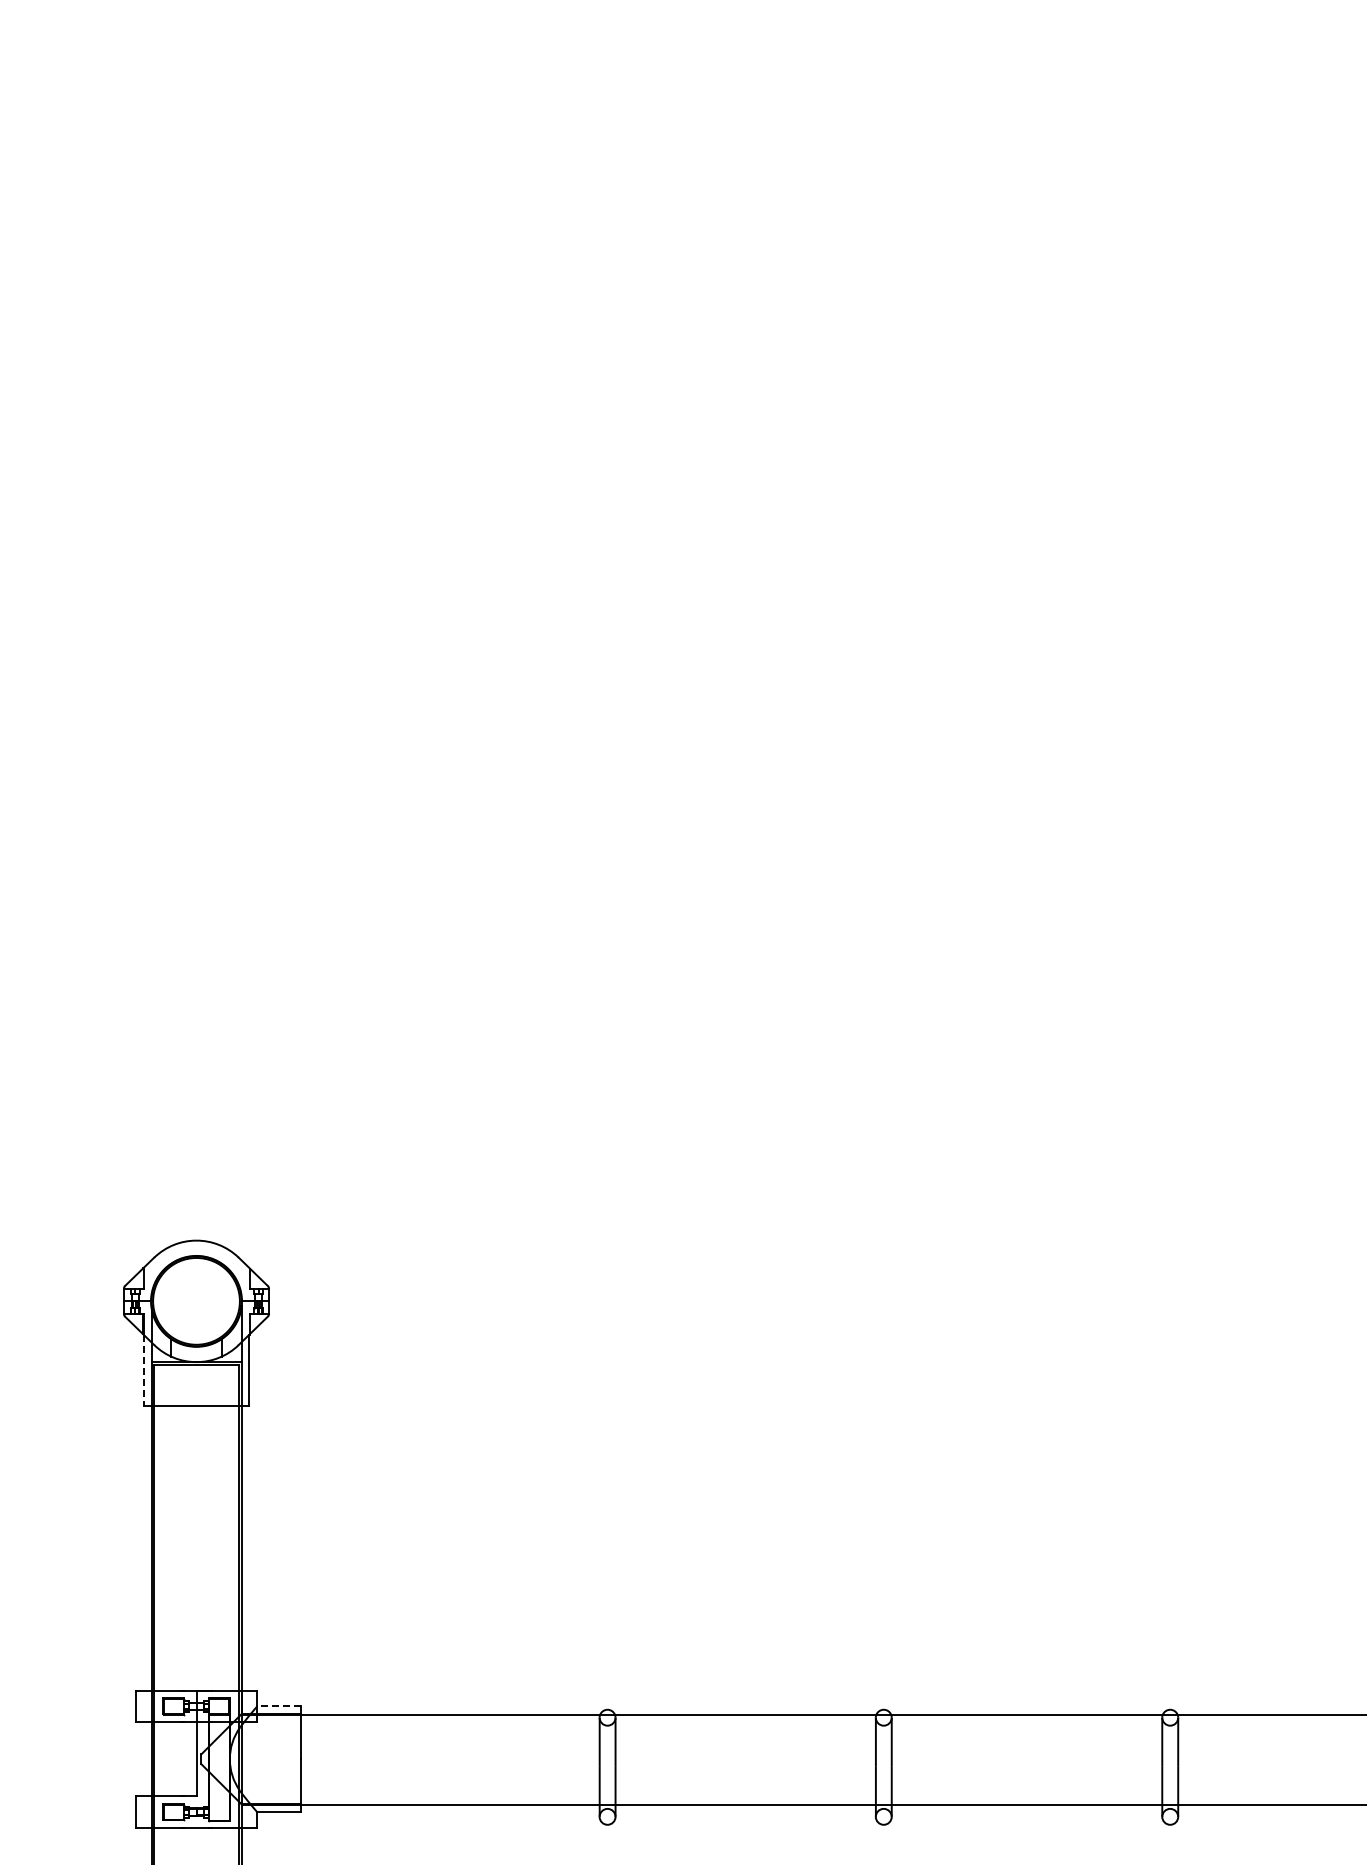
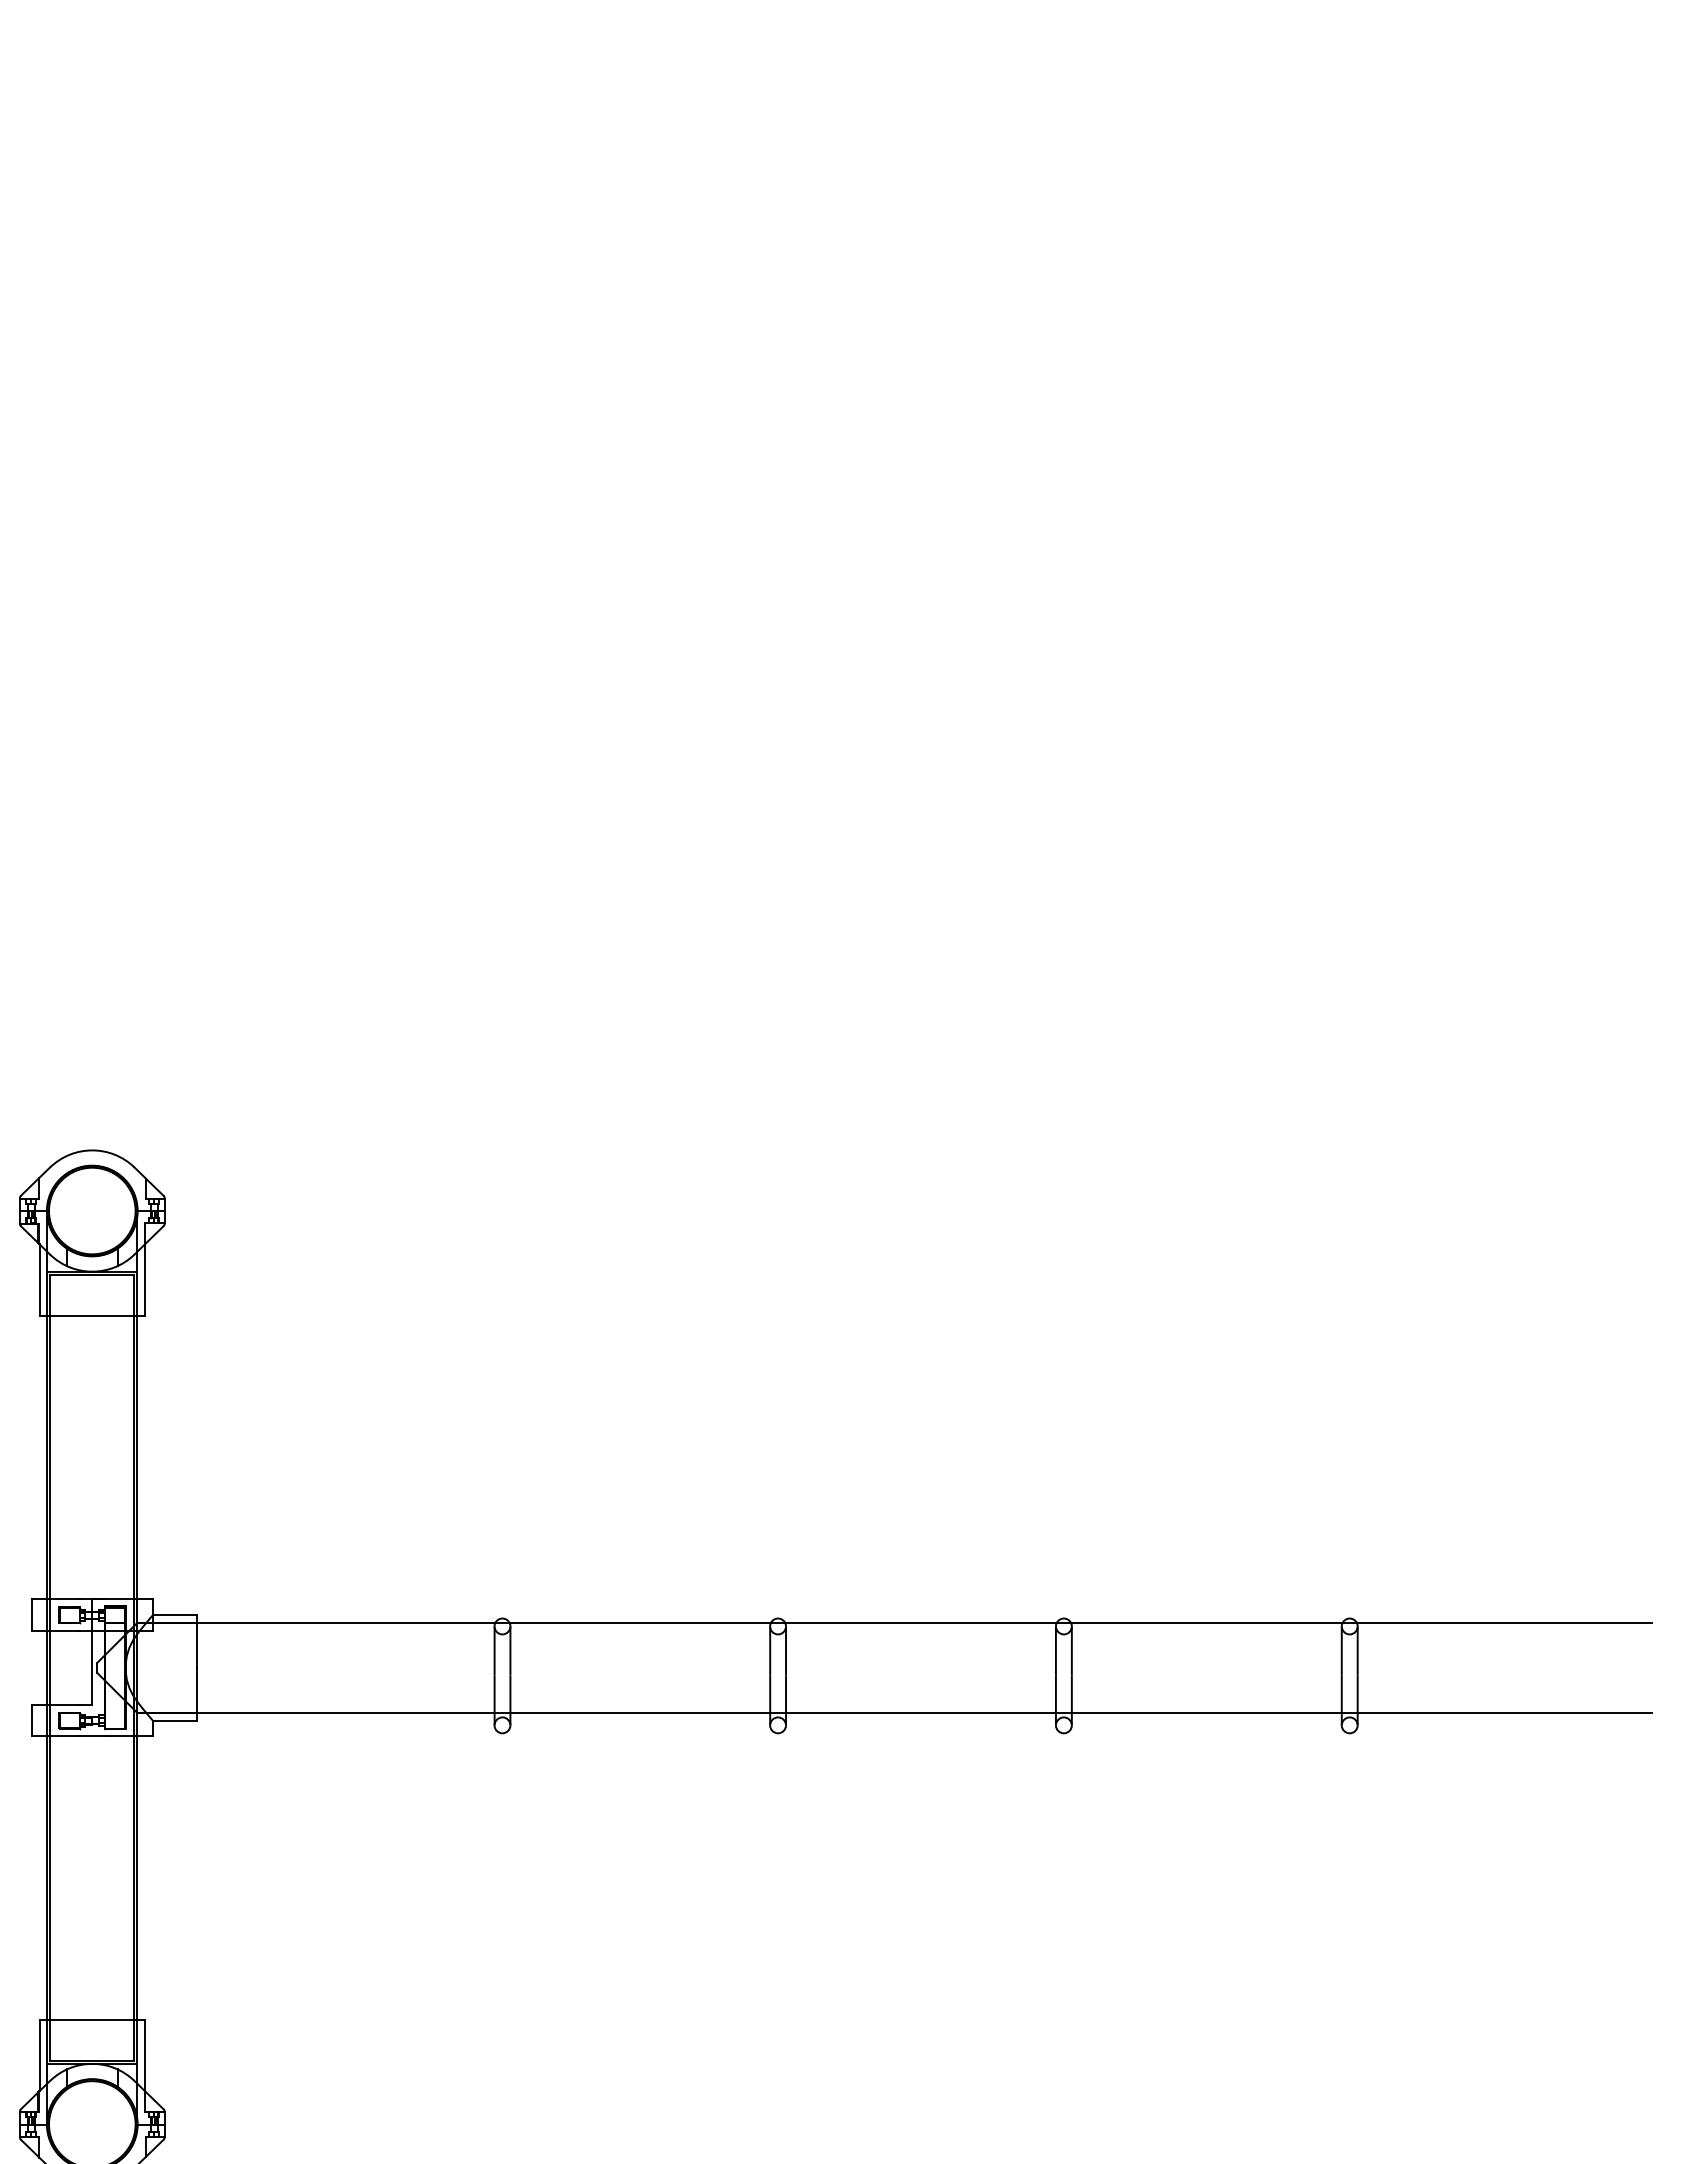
line: (143, 1369) -> (39, 1279), dashed -> solid
line: (278, 1706) -> (174, 1615), dashed -> solid

